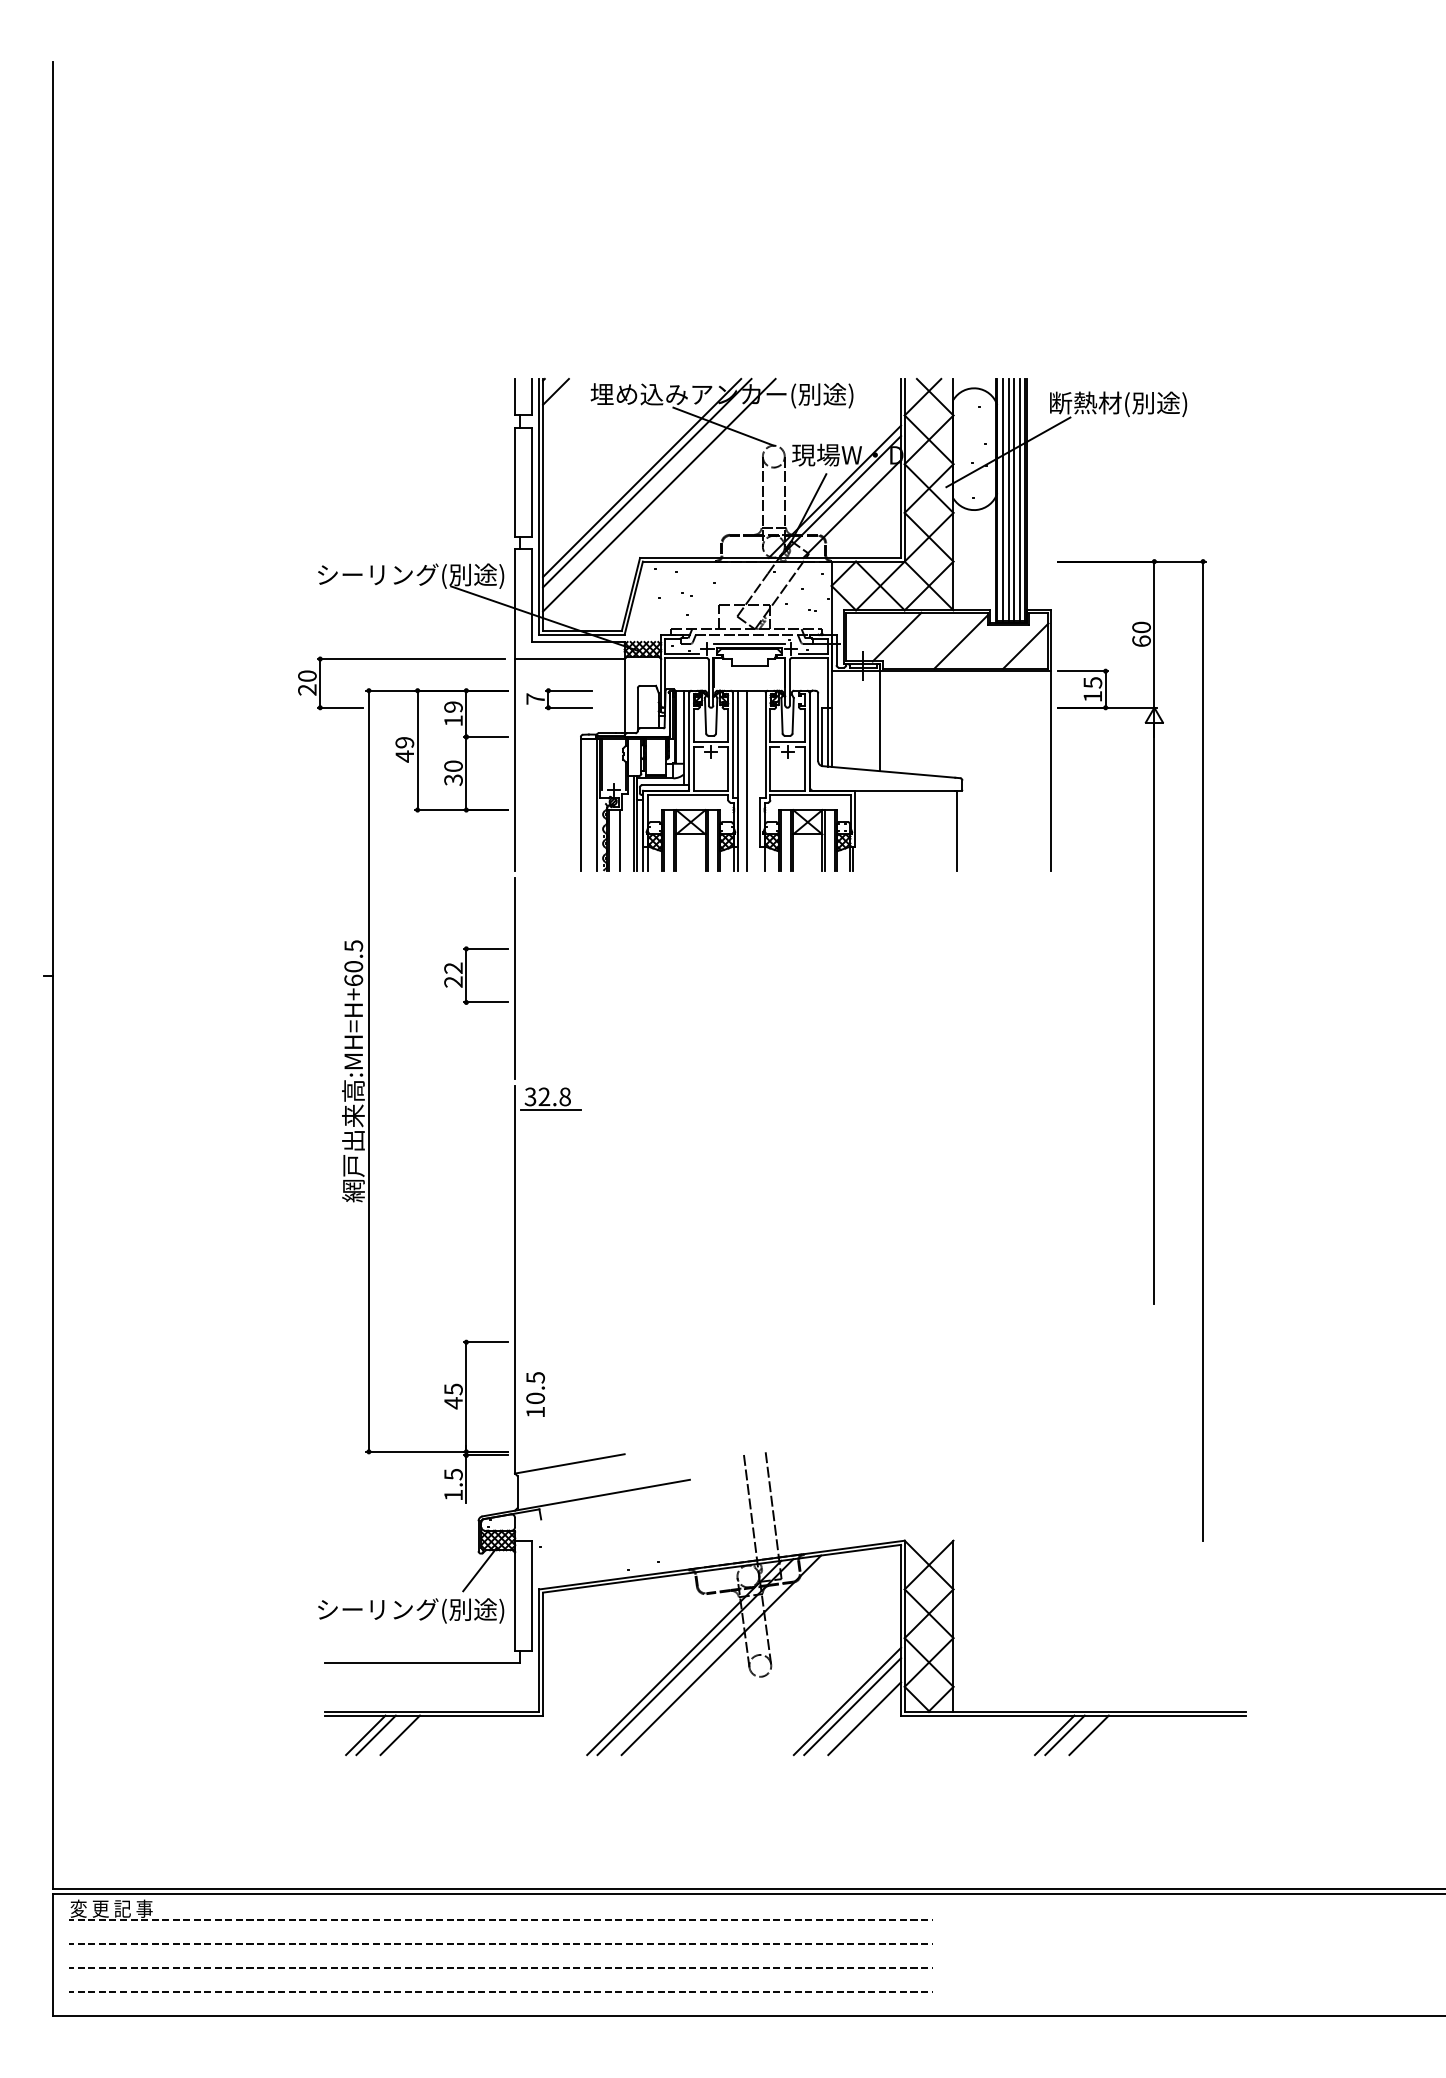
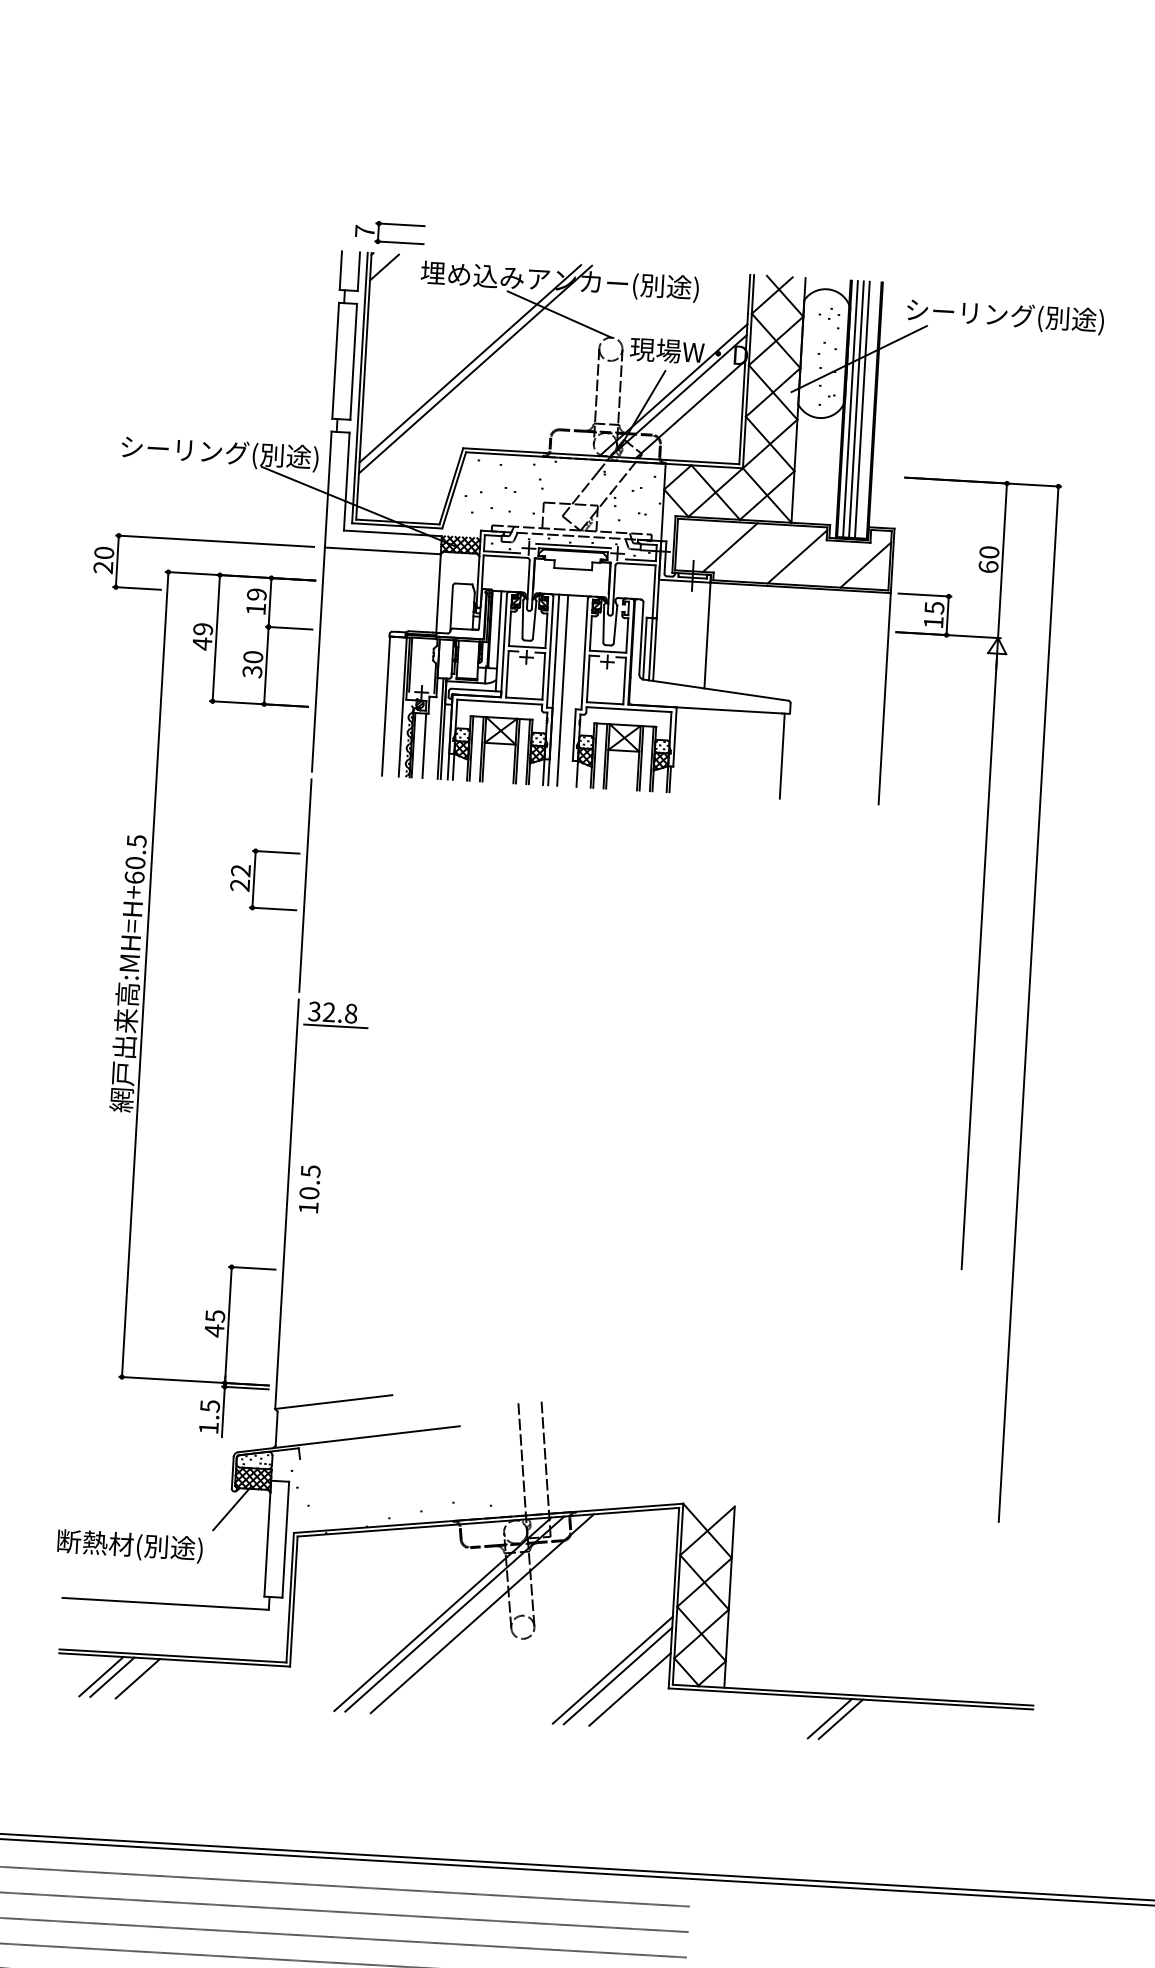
text: (1143, 404) -> (1005, 316), 断熱材(別途) -> シーリング(別途)
line: (659, 494) -> (487, 382), removed
line: (1019, 499) -> (868, 409), removed
part: (559, 691) -> (390, 225), moved
text: (535, 1394) -> (309, 1189), moved
text: (410, 1610) -> (156, 1547), シーリング(別途) -> 断熱材(別途)
line: (1088, 1735) -> (865, 1720), removed

